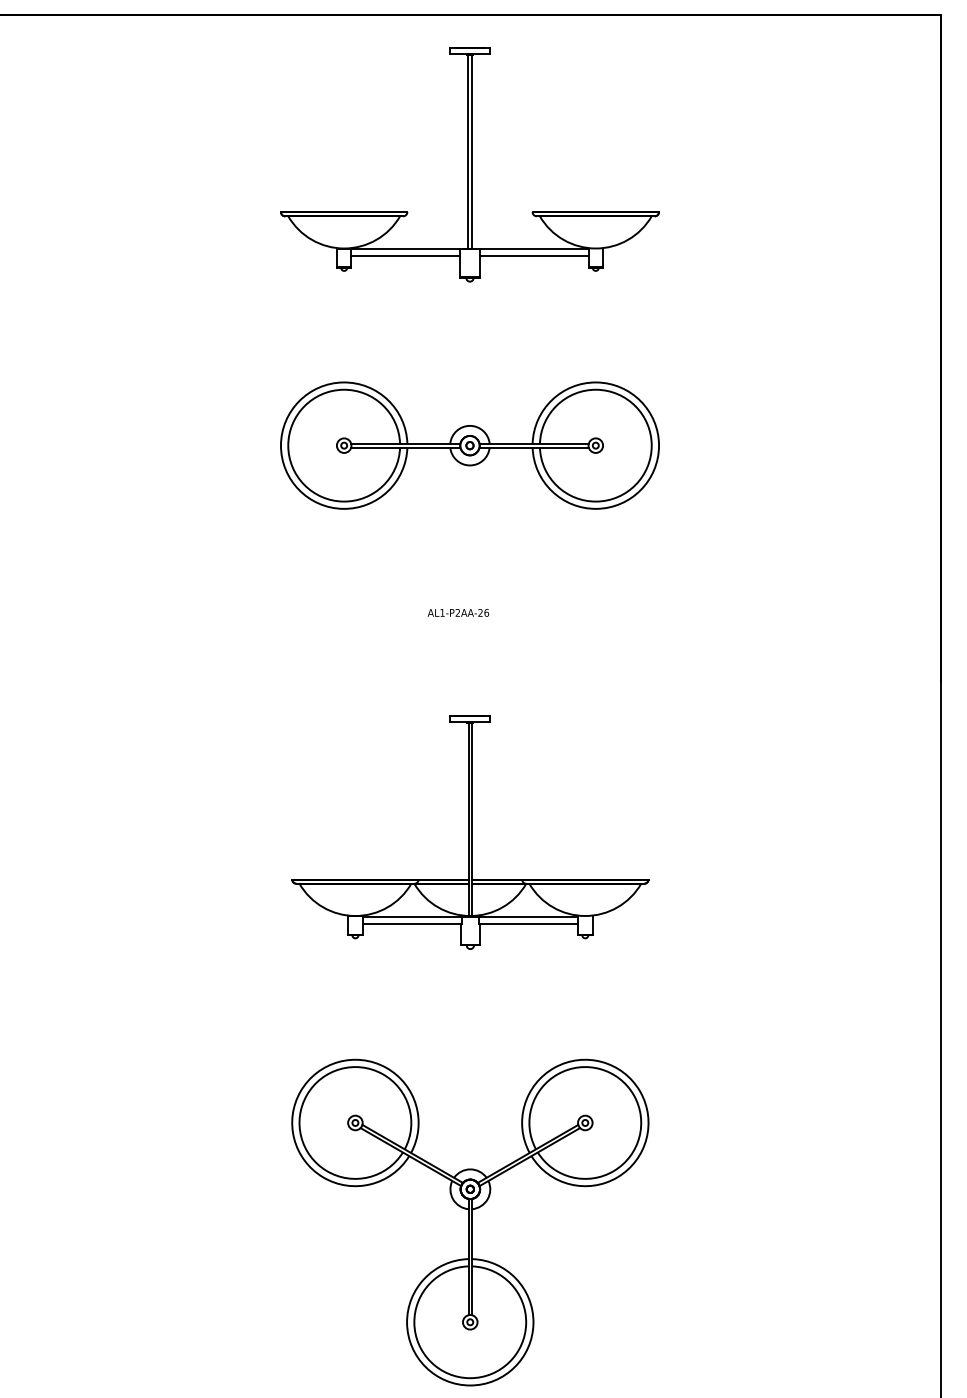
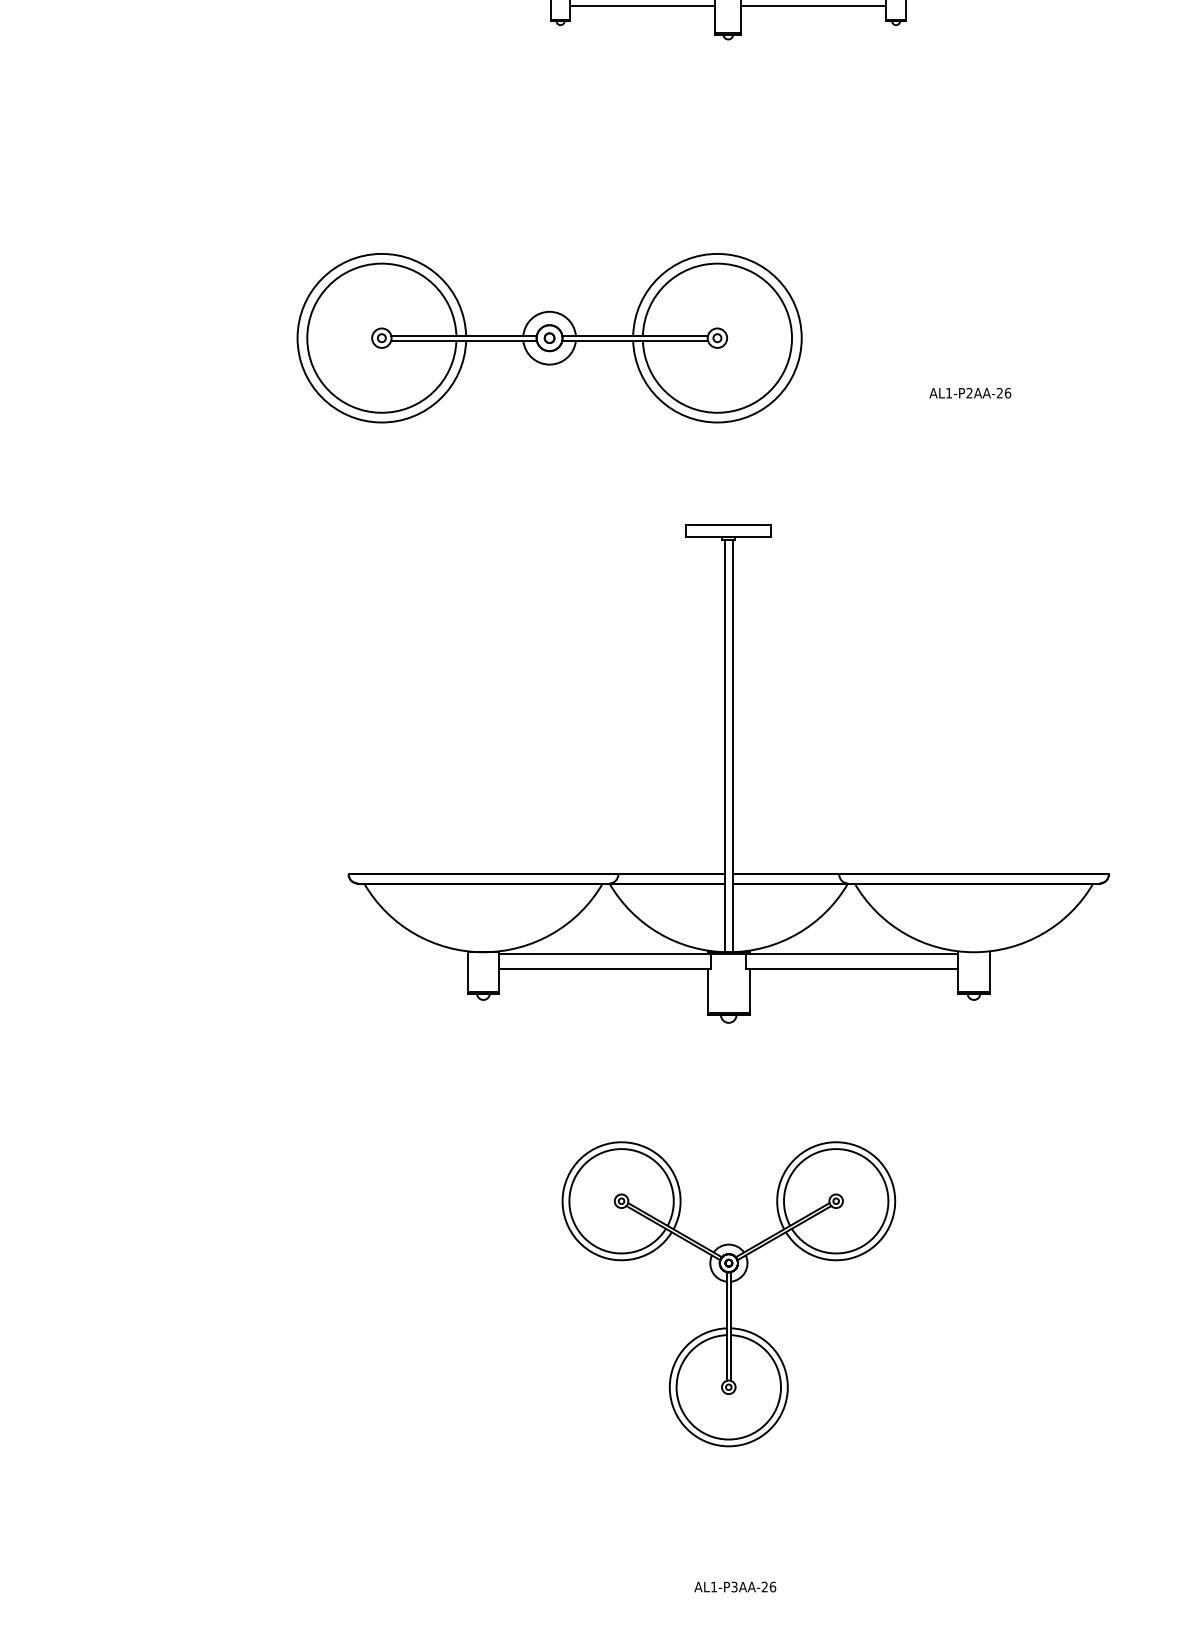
part: (469, 445) -> (548, 337), moved
text: (458, 612) -> (970, 392), moved
part: (470, 832) -> (729, 774), size x1.6
part: (470, 1222) -> (729, 1294), size x0.7

